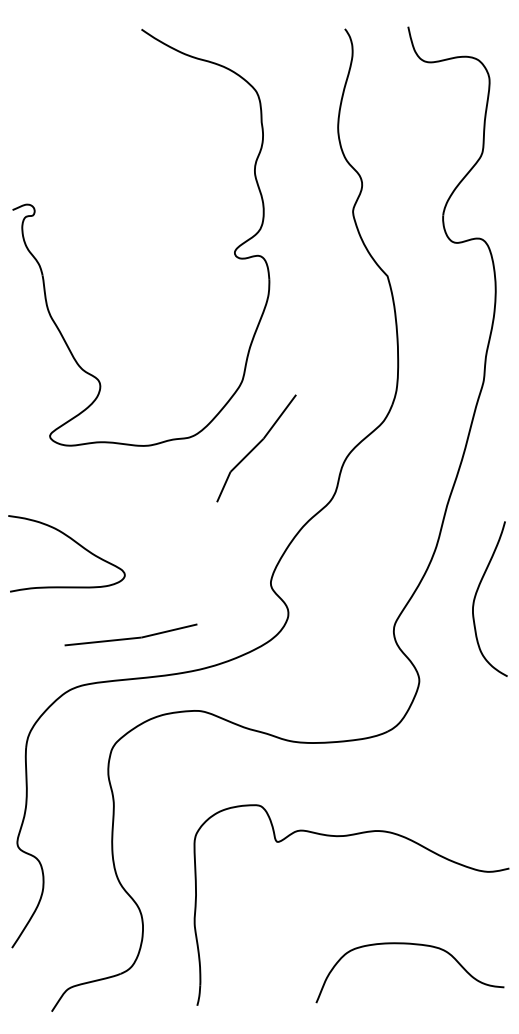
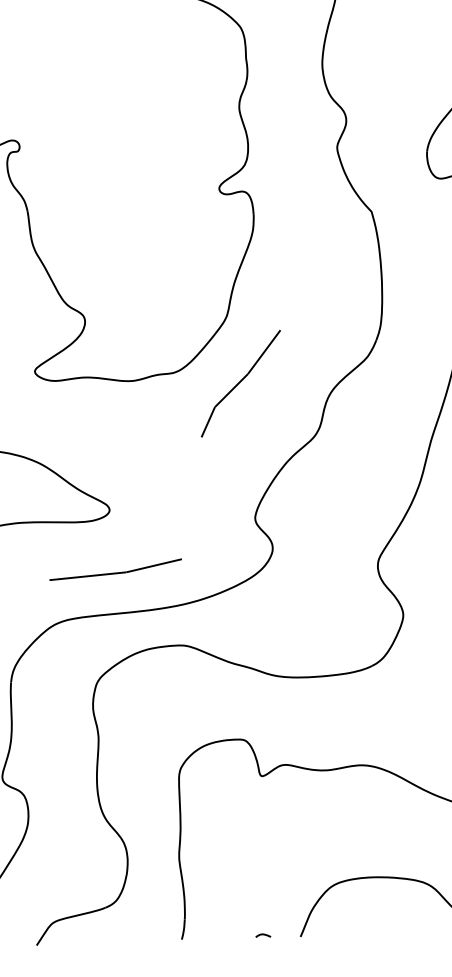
curve: (278, 1001) -> (262, 935), added

